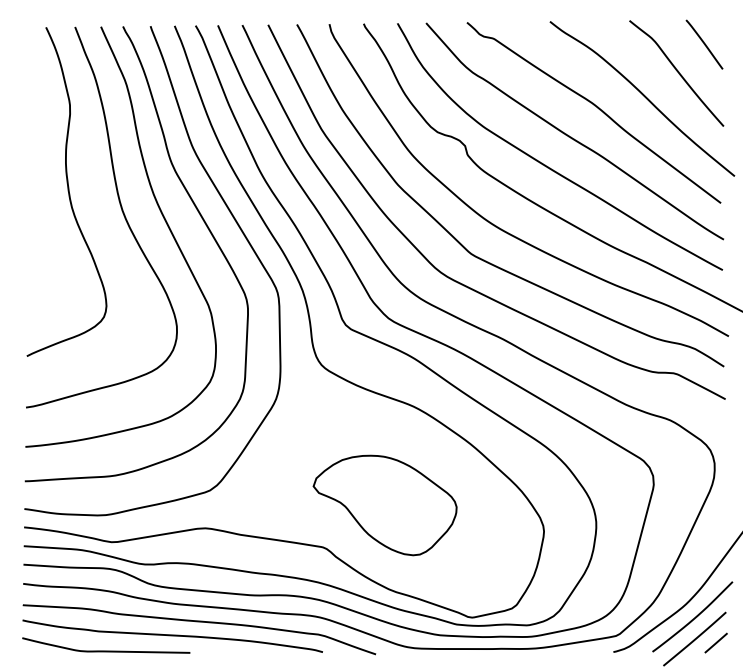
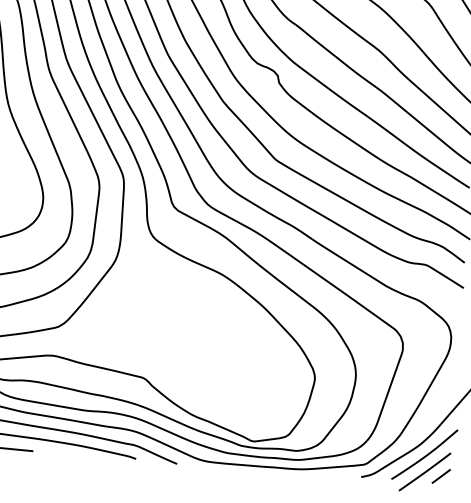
part: (384, 505) -> (192, 349), removed

